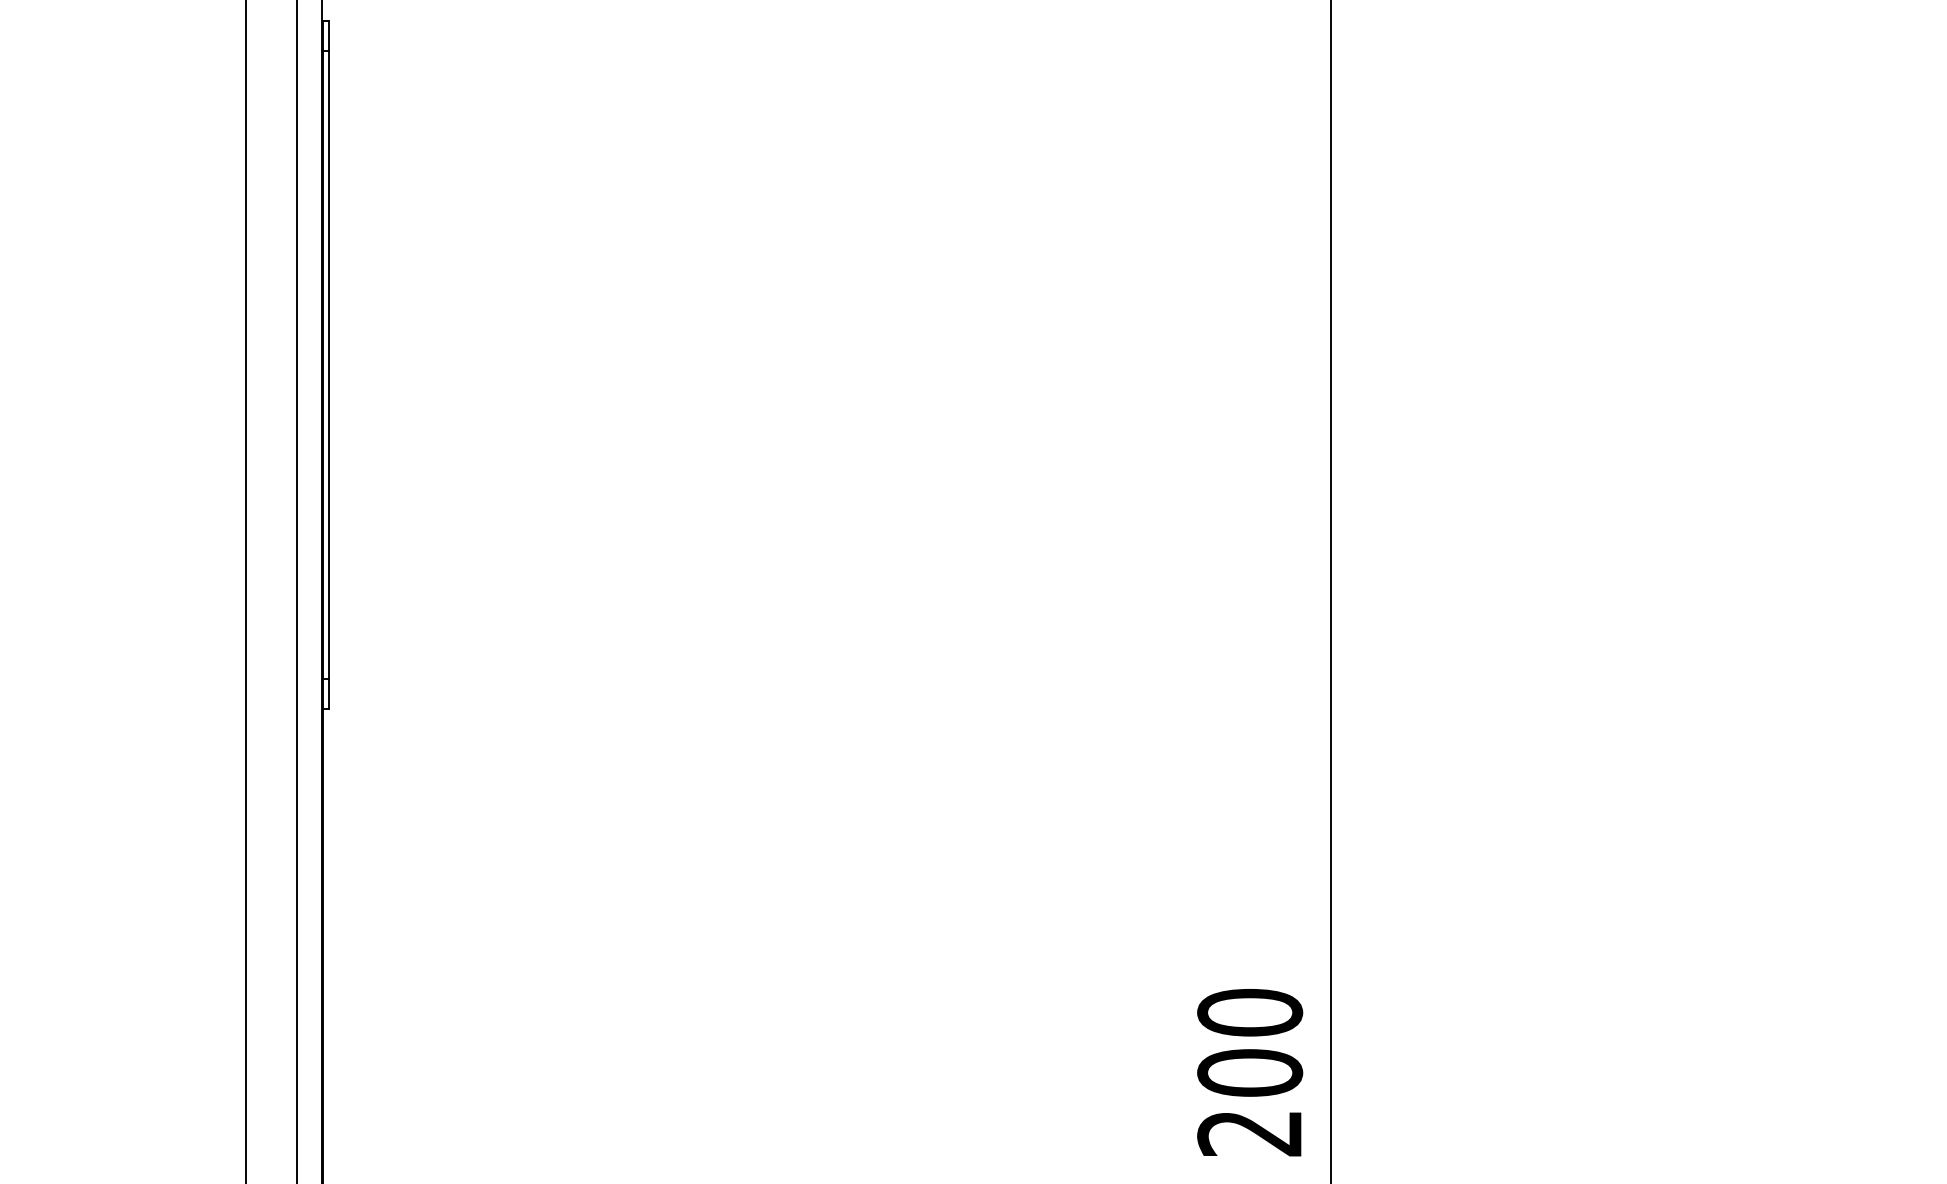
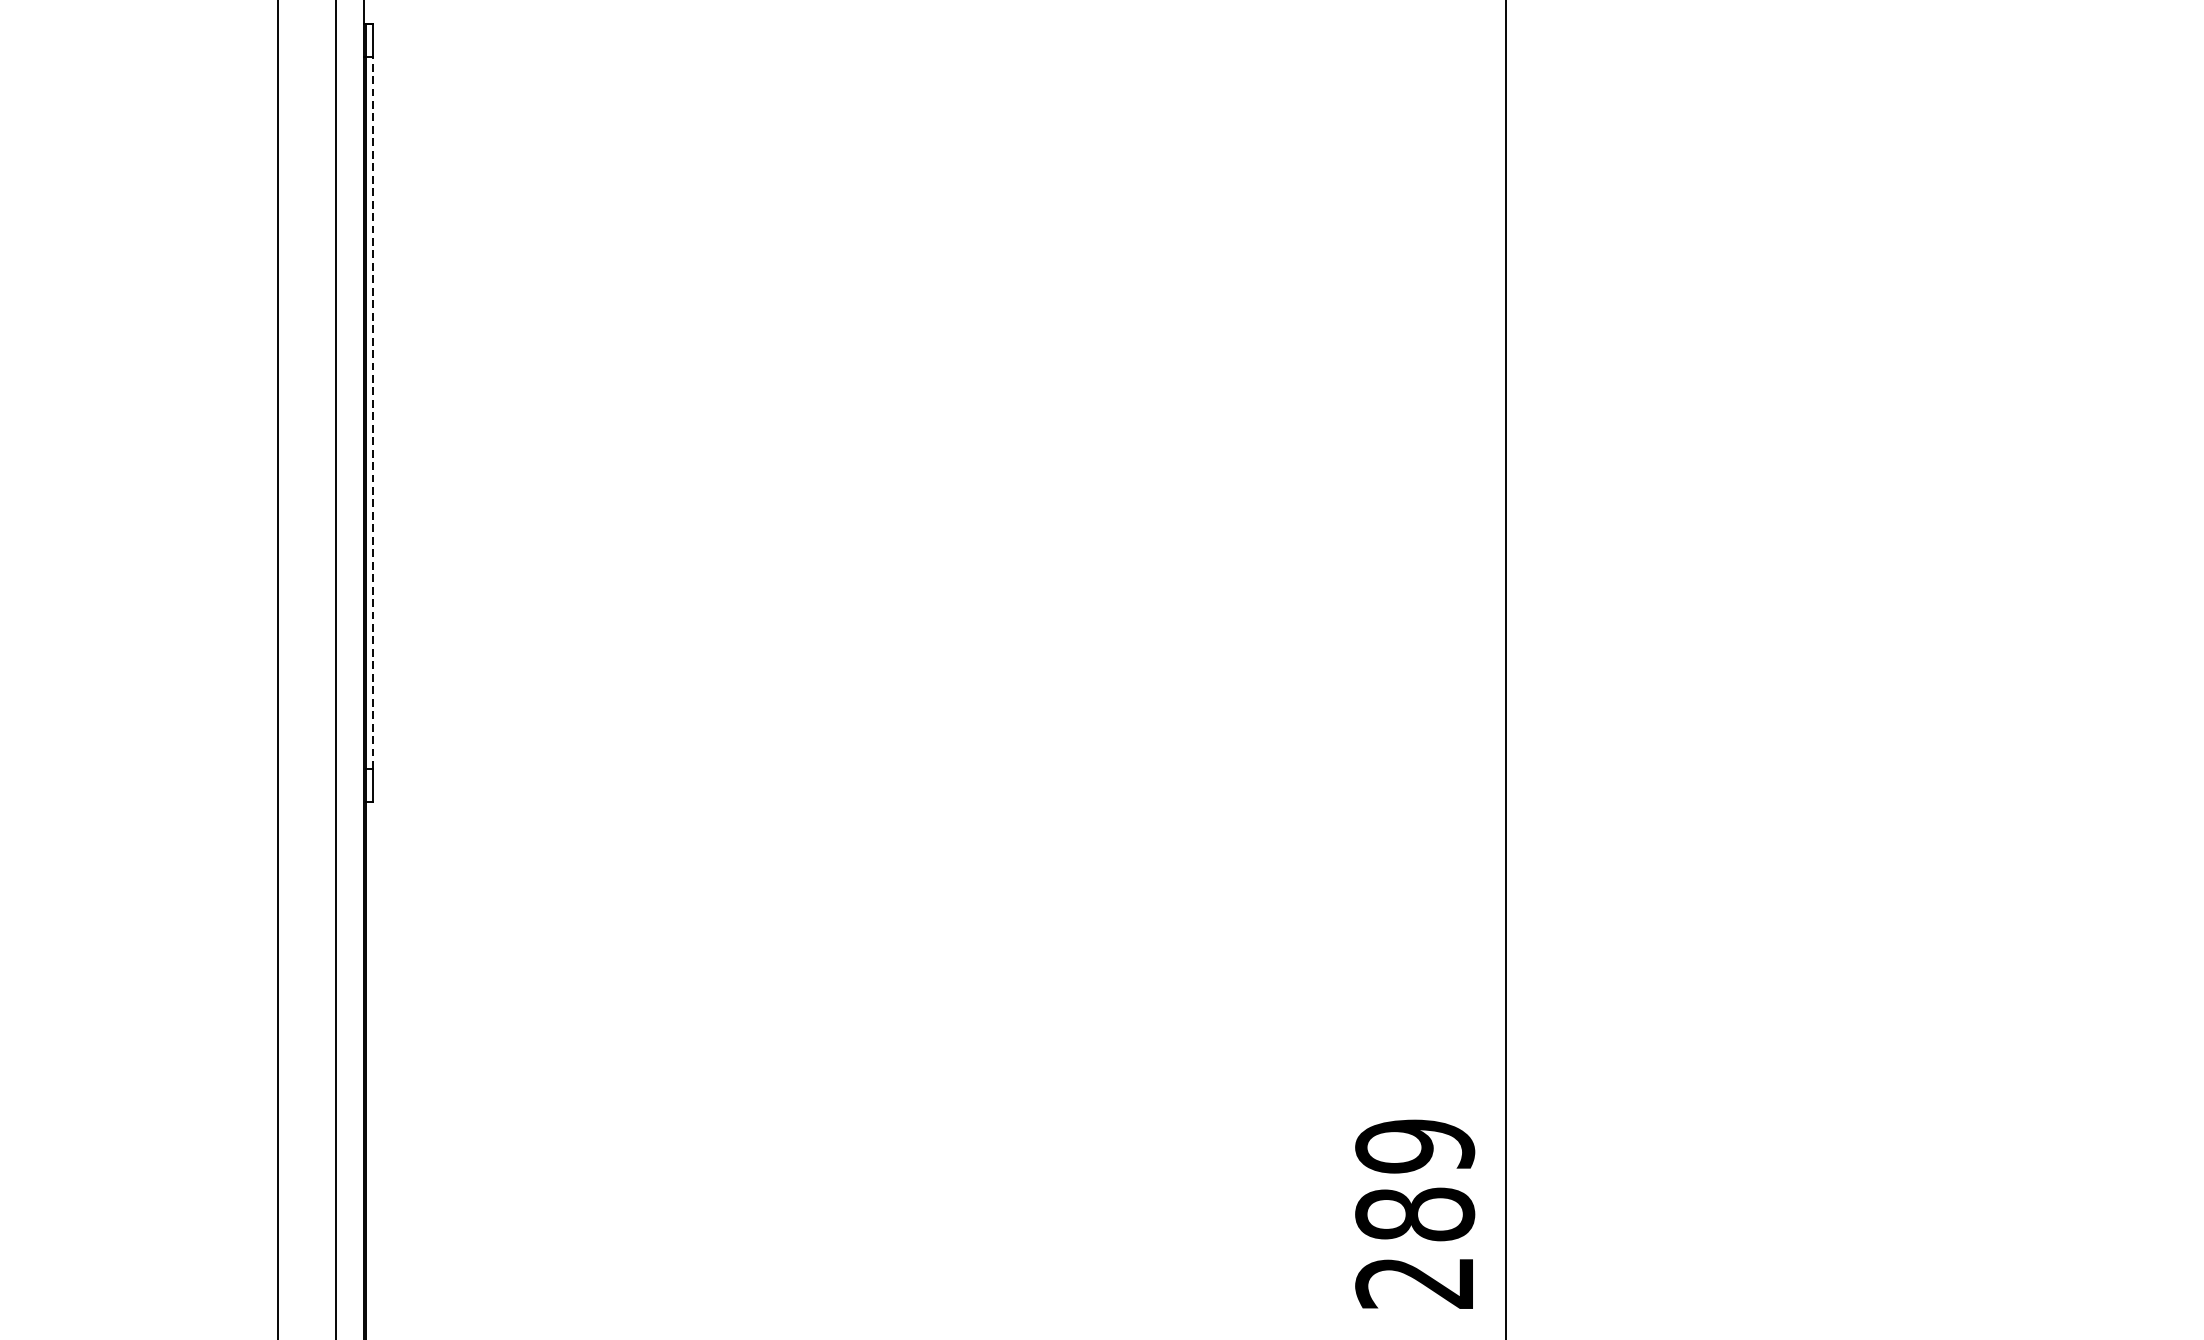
line: (329, 364) -> (372, 412), solid -> dashed
text: (1250, 1042) -> (1415, 1179), 200 -> 289

